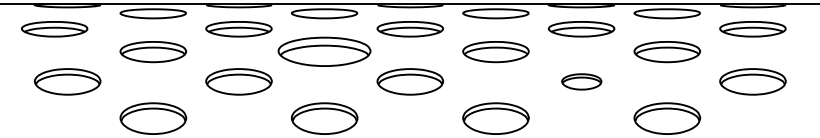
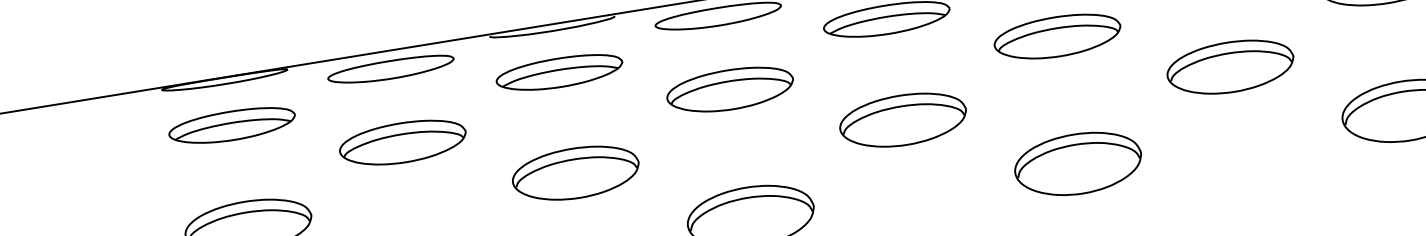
part: (54, 29) -> (231, 126), moved
part: (324, 52) -> (730, 90), size x0.71
part: (581, 81) -> (1230, 66), size x1.67

